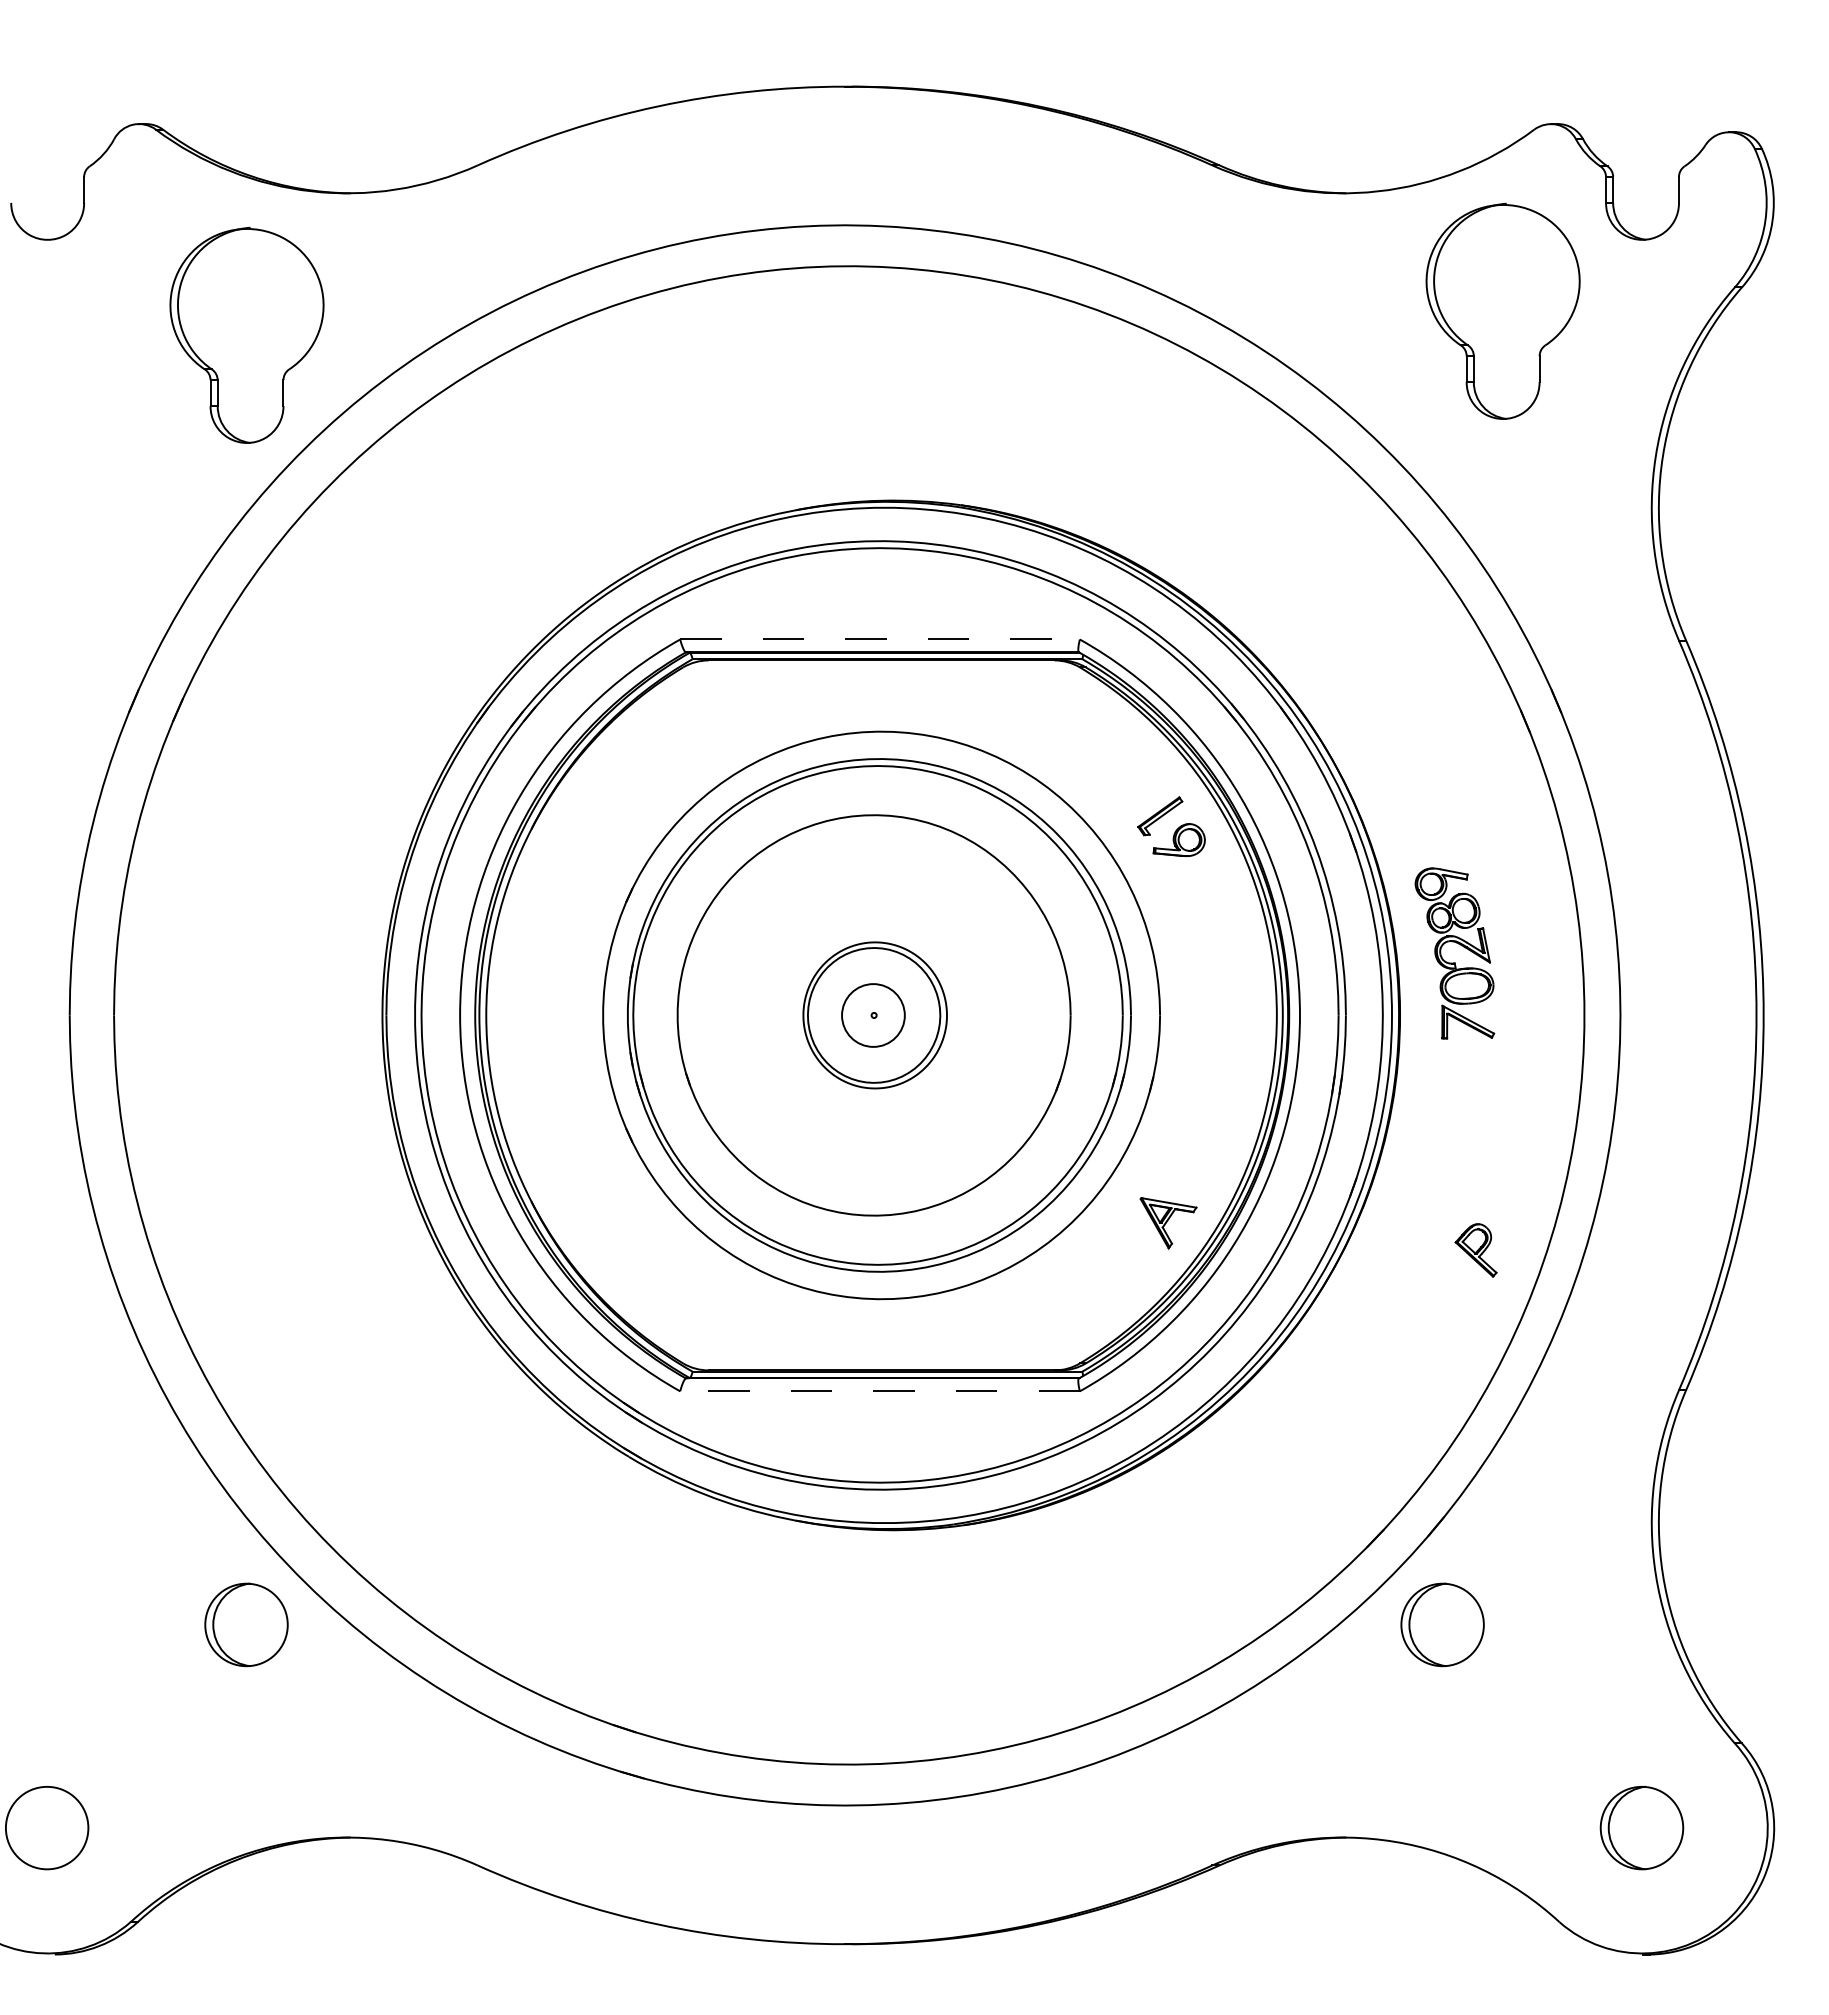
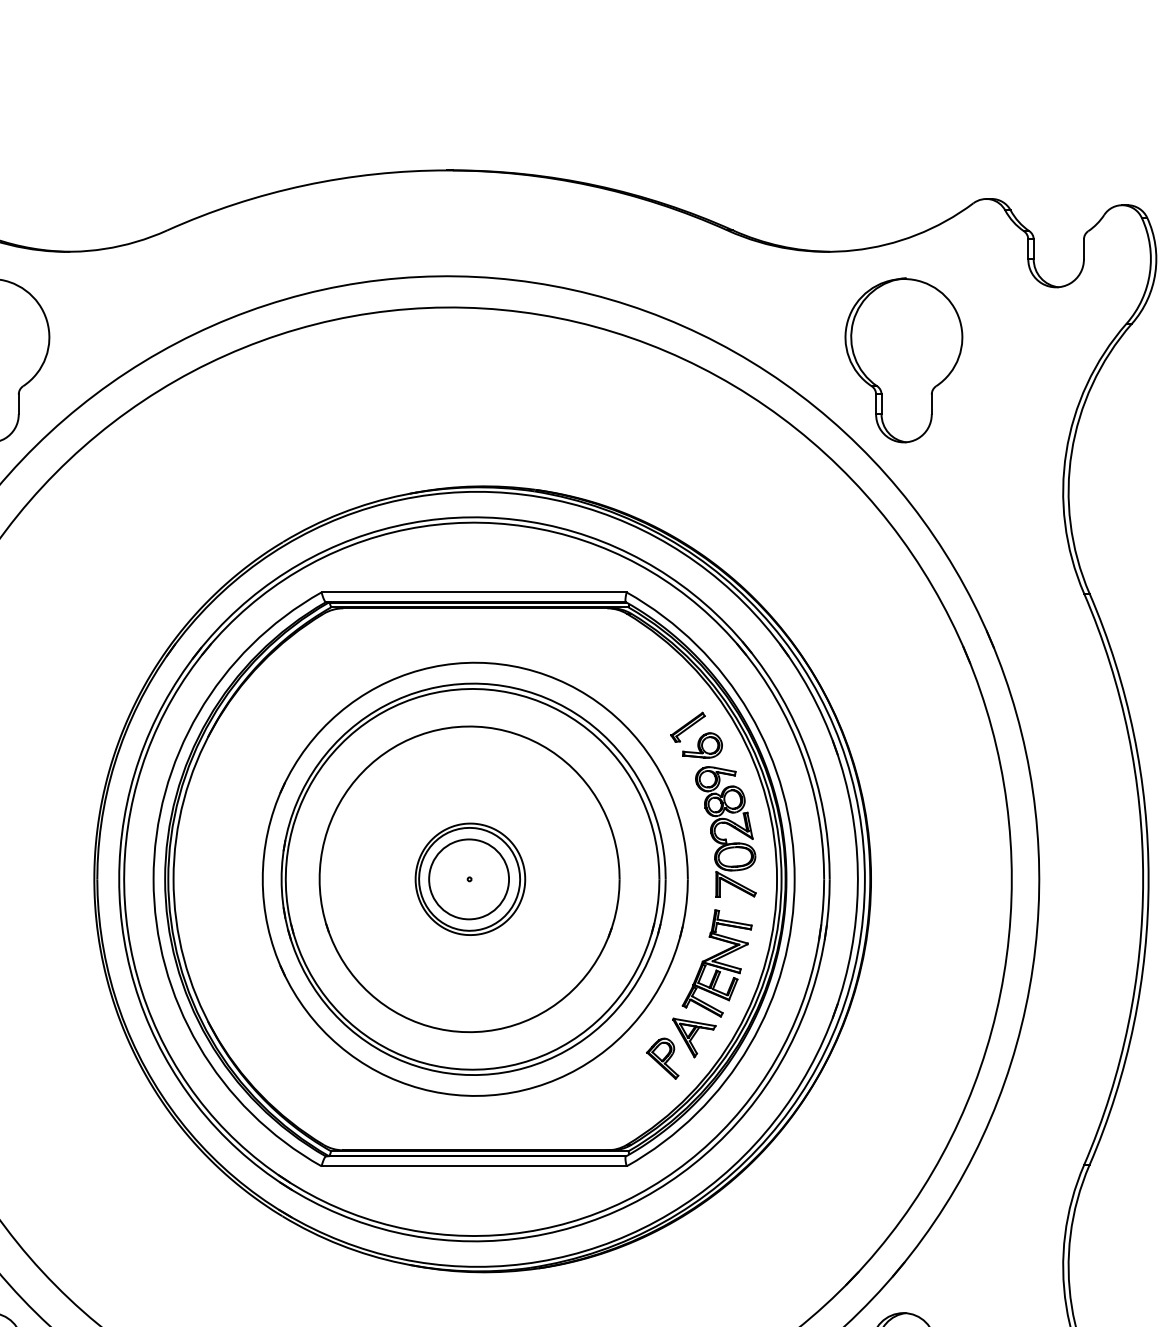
part: (1502, 310) -> (903, 359), moved
line: (880, 639) -> (474, 592), dashed -> solid
part: (1454, 962) -> (725, 838), moved
circle: (873, 1015) -> (469, 879), size x1.67
part: (1198, 1125) -> (717, 963), added
part: (1475, 1250) -> (662, 1058), moved
line: (880, 1391) -> (474, 1166), dashed -> solid

